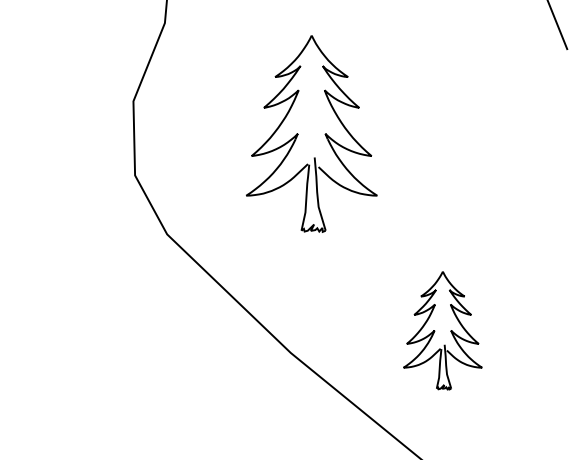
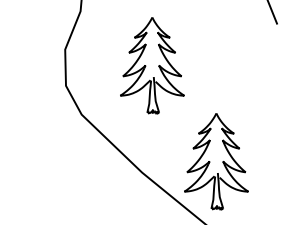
part: (442, 330) -> (216, 161), size x1.67

